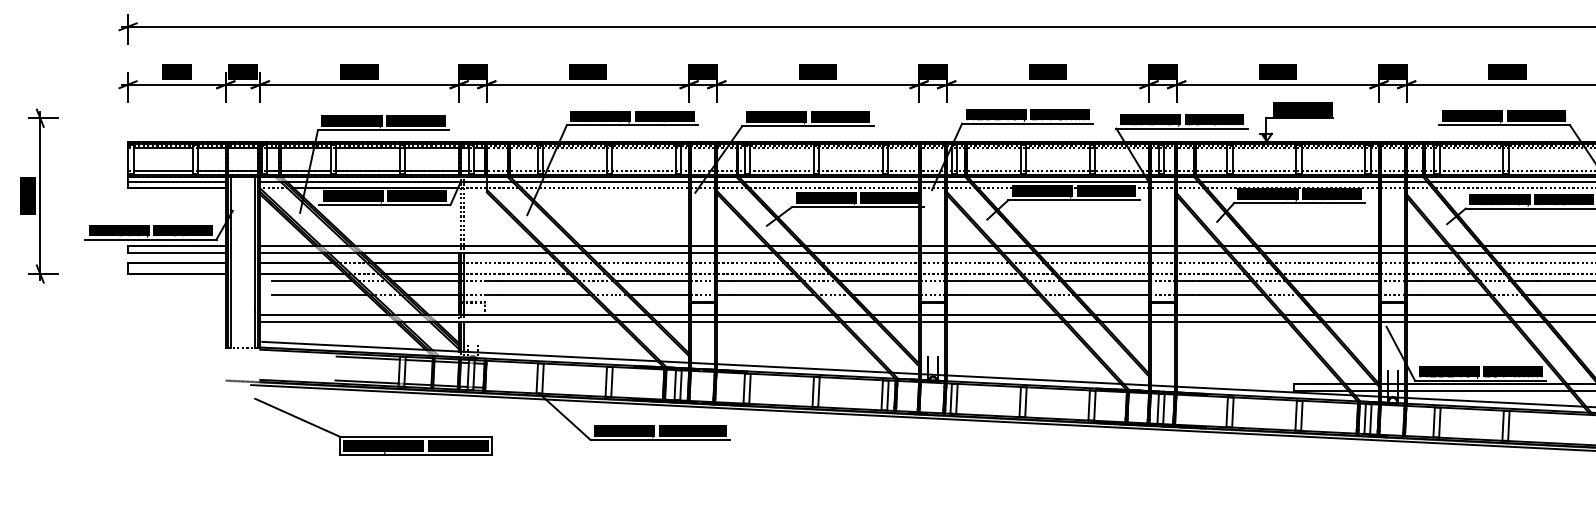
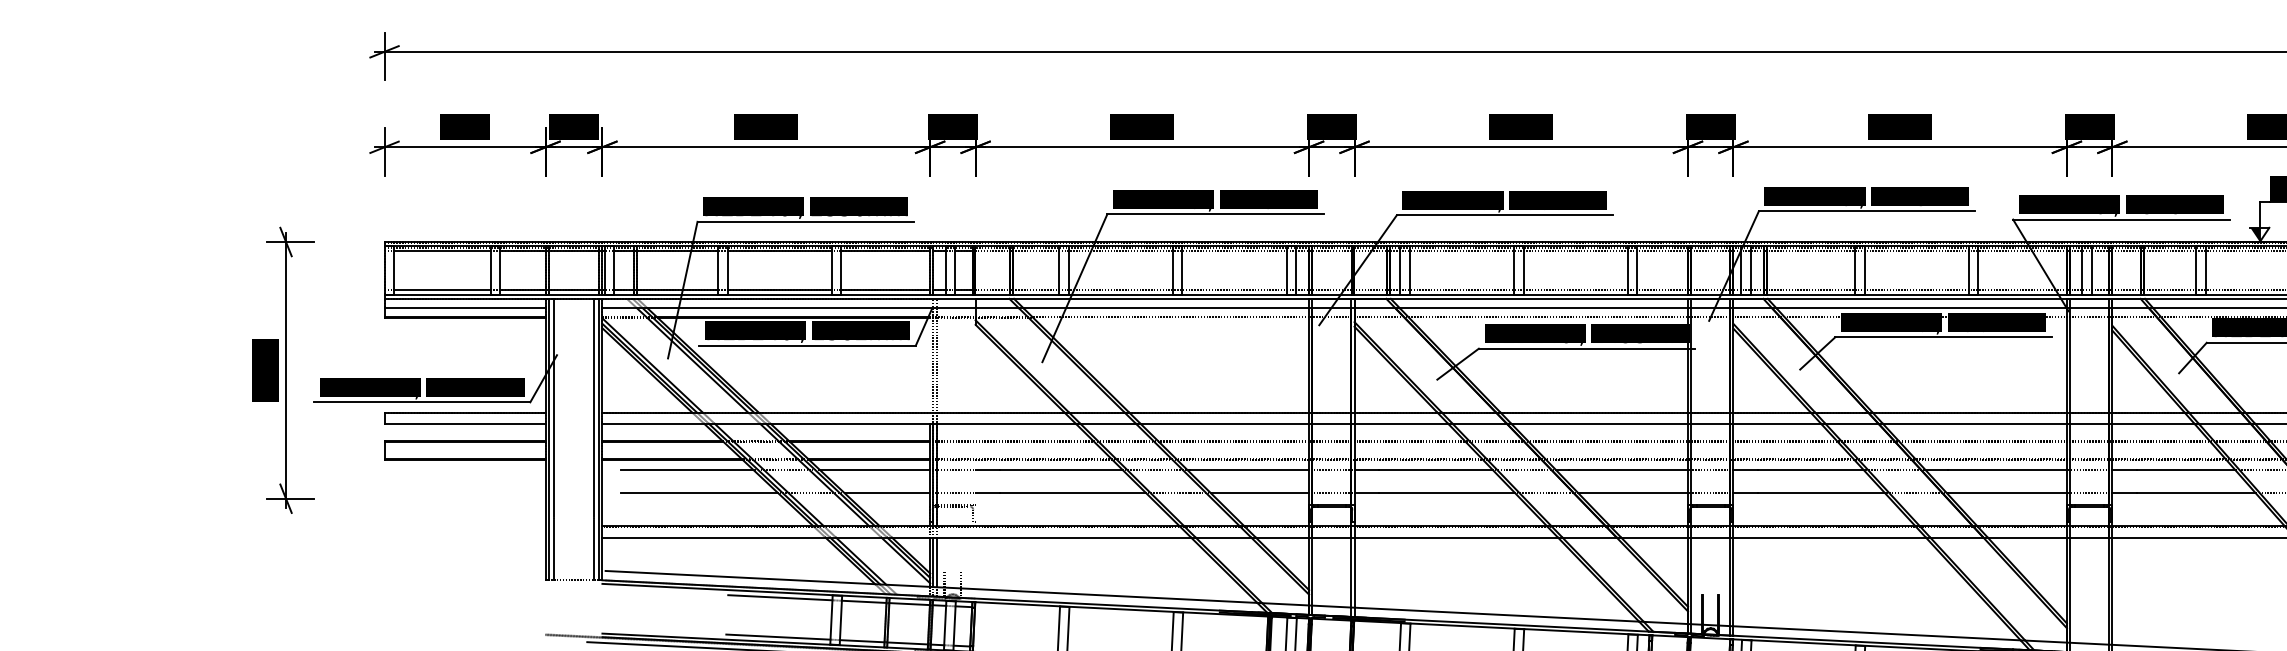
part: (39, 195) -> (284, 369), moved

